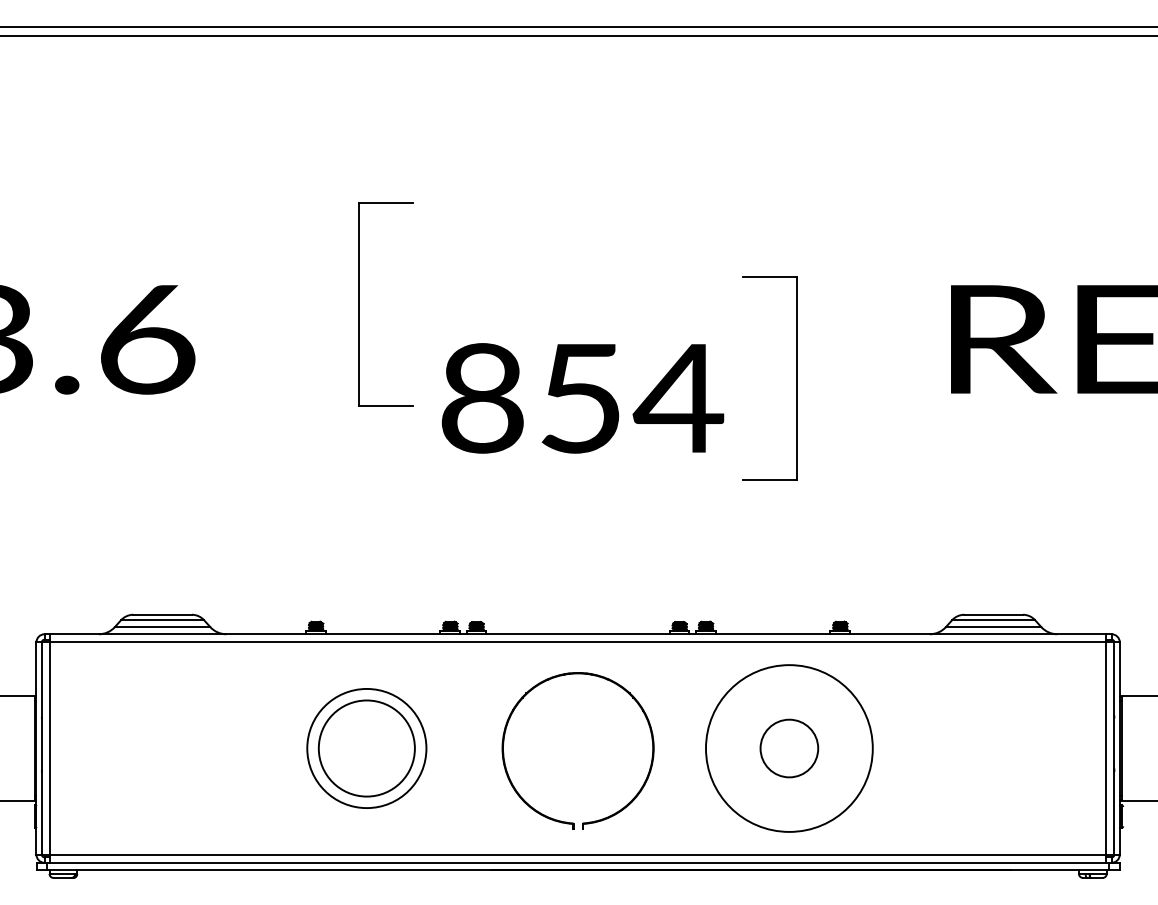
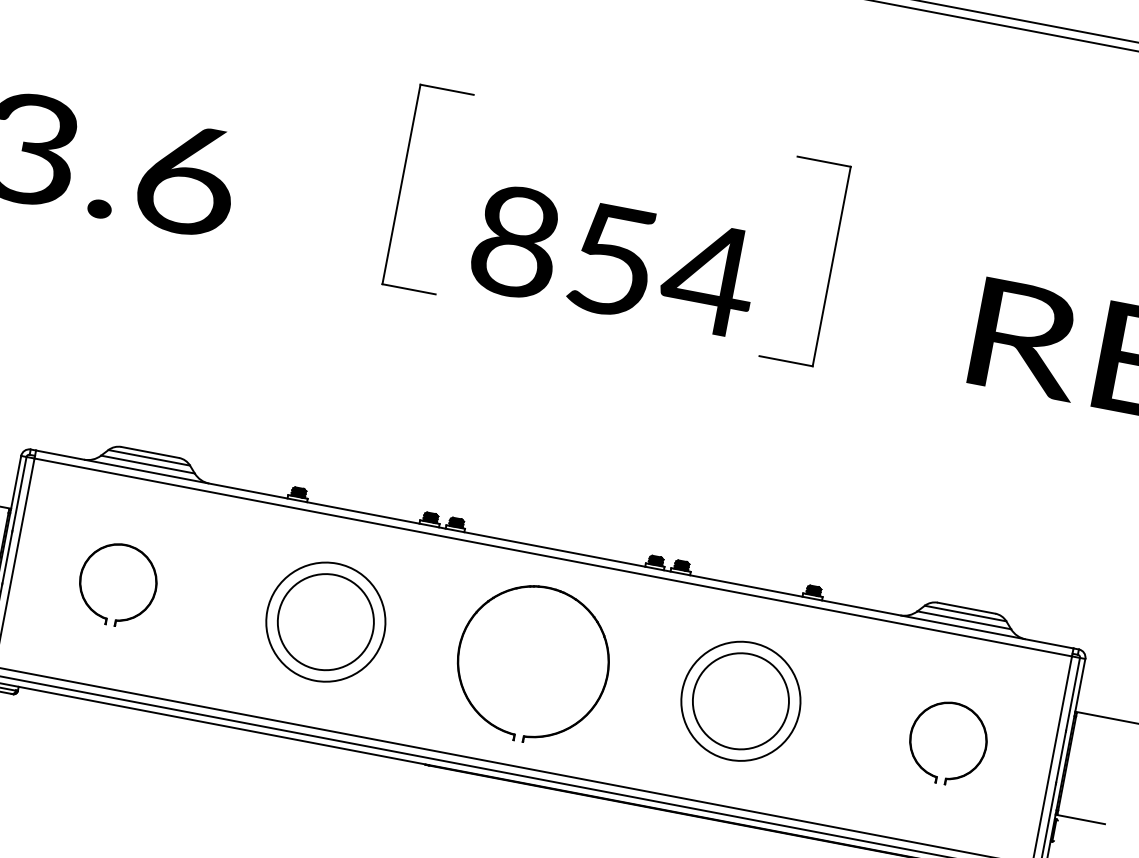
part: (796, 378) -> (831, 266), moved
text: (582, 398) -> (614, 260), moved
circle: (788, 748) -> (740, 701), size x0.71
circle: (789, 748) -> (741, 701), size x1.67
part: (148, 784) -> (104, 616), added
part: (993, 784) -> (934, 774), added

